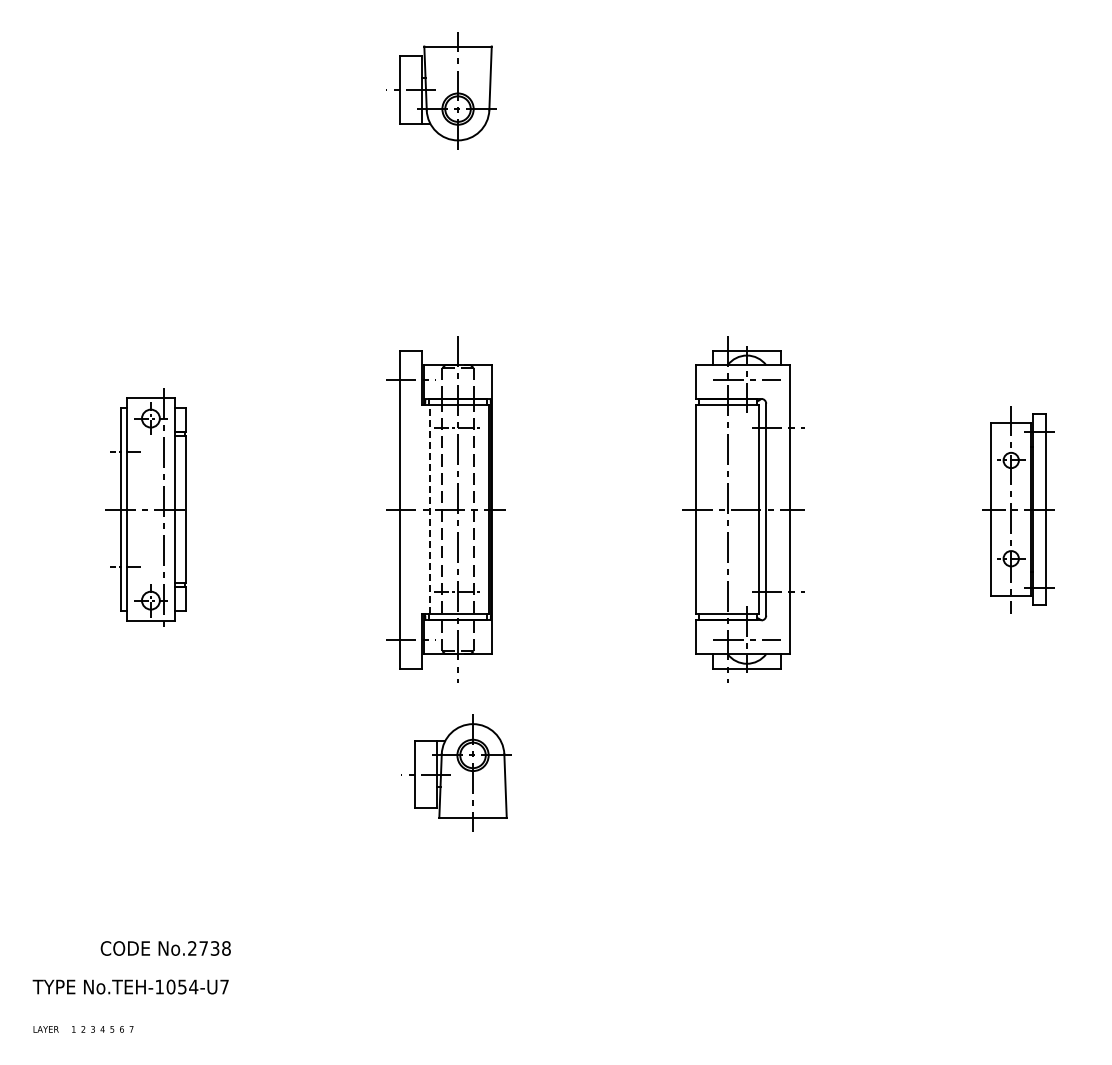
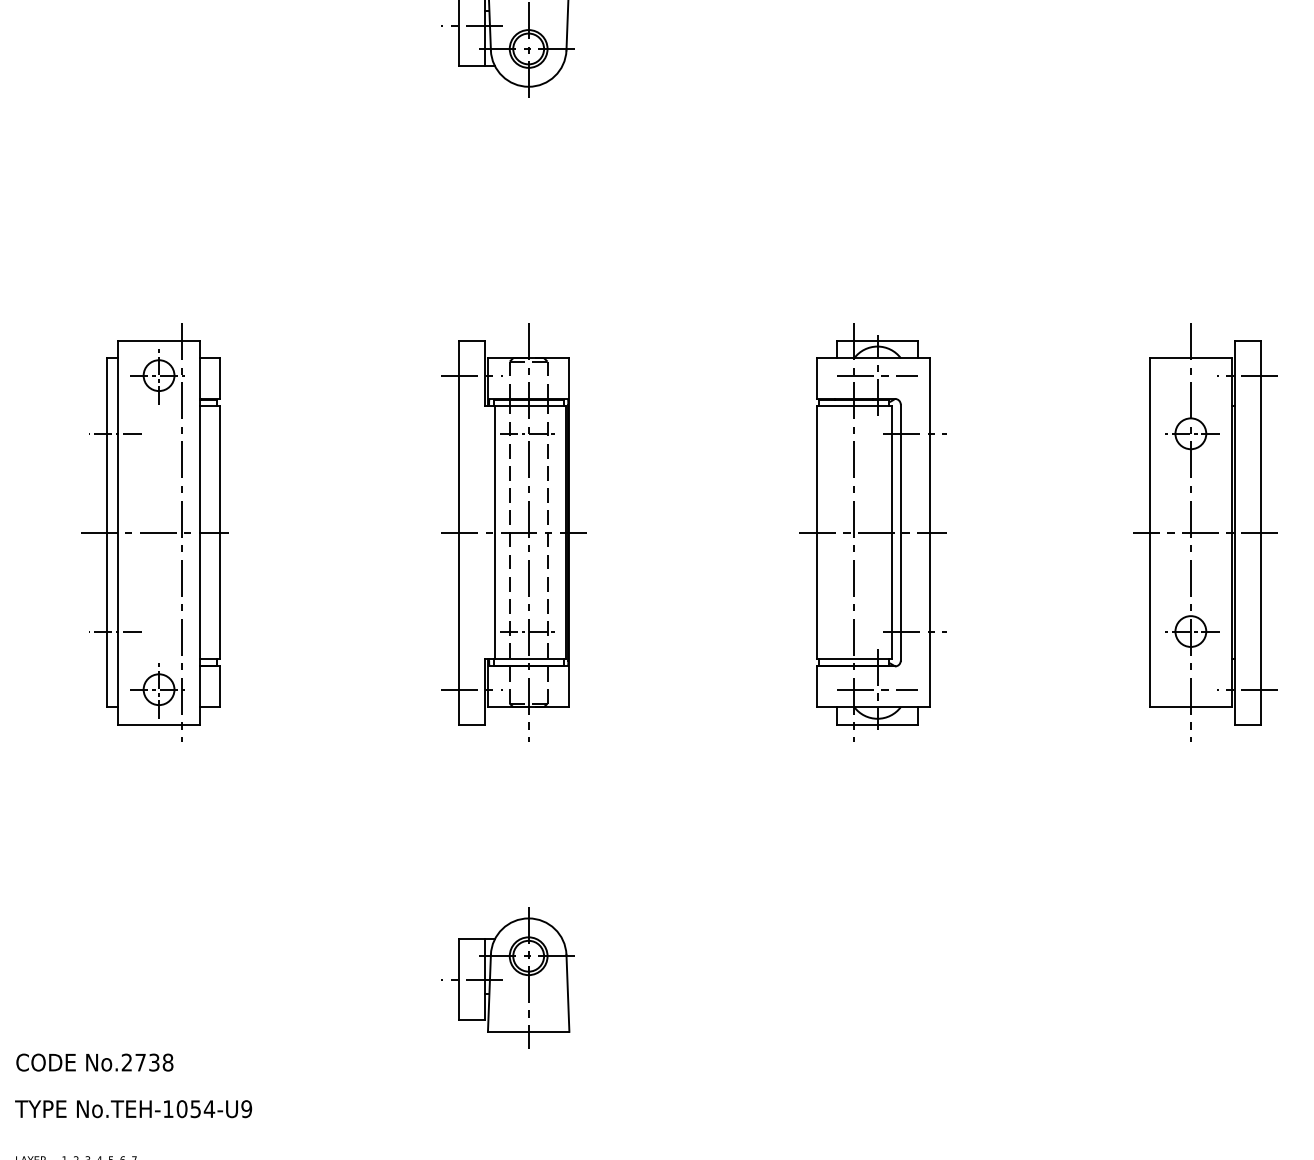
part: (148, 509) -> (154, 532), size x1.43
line: (430, 509) -> (495, 532), dashed -> solid
part: (1018, 509) -> (1205, 532), size x1.67
part: (456, 772) -> (508, 976), moved
text: (165, 948) -> (94, 1062), moved
text: (224, 986) -> (246, 1108), No.TEH-1054-U7 -> No.TEH-1054-U9

